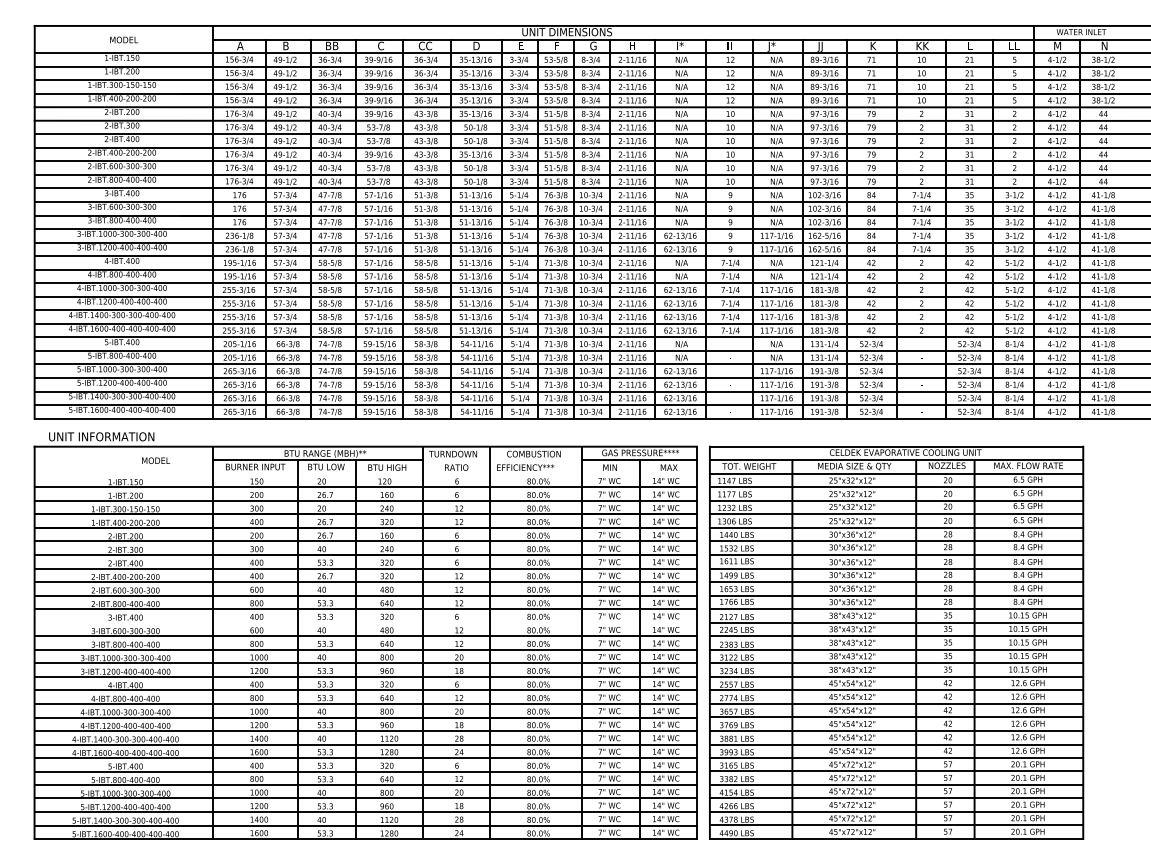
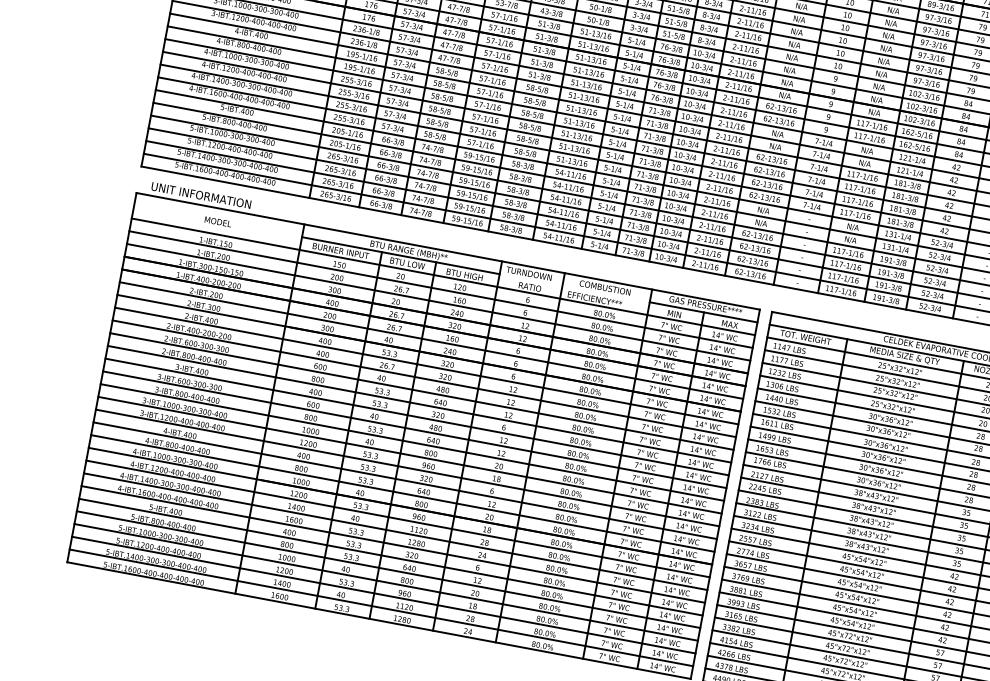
text: (155, 460) -> (217, 221), moved
line: (365, 473) -> (443, 276), added
line: (365, 622) -> (416, 416), added

